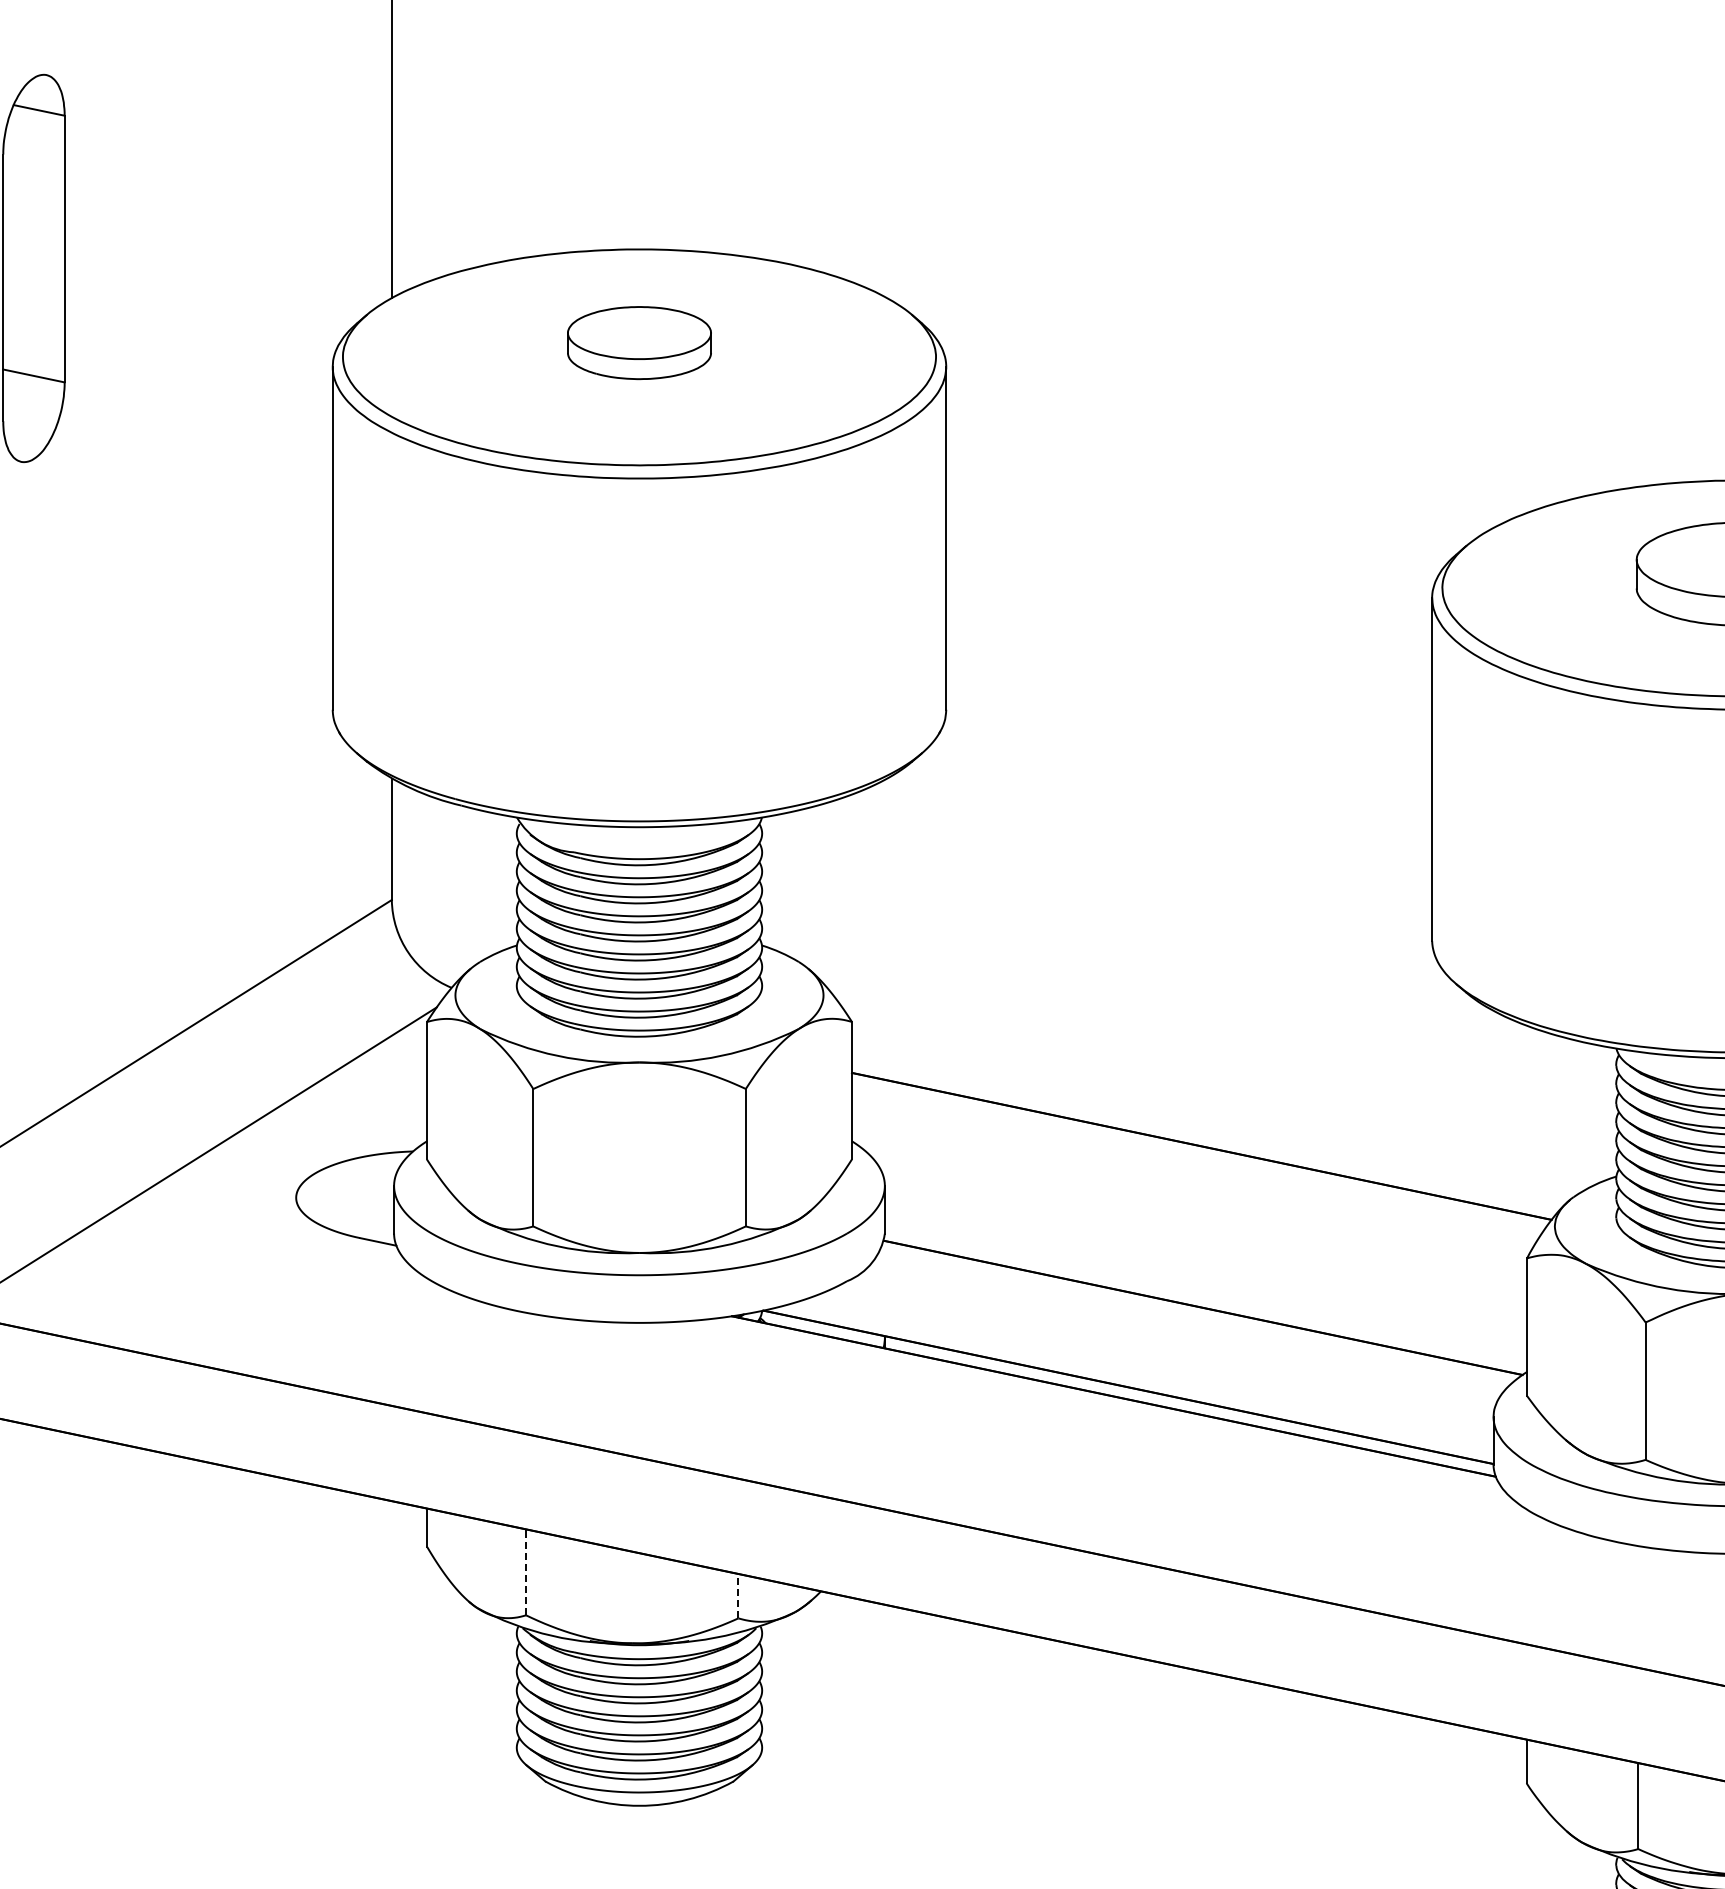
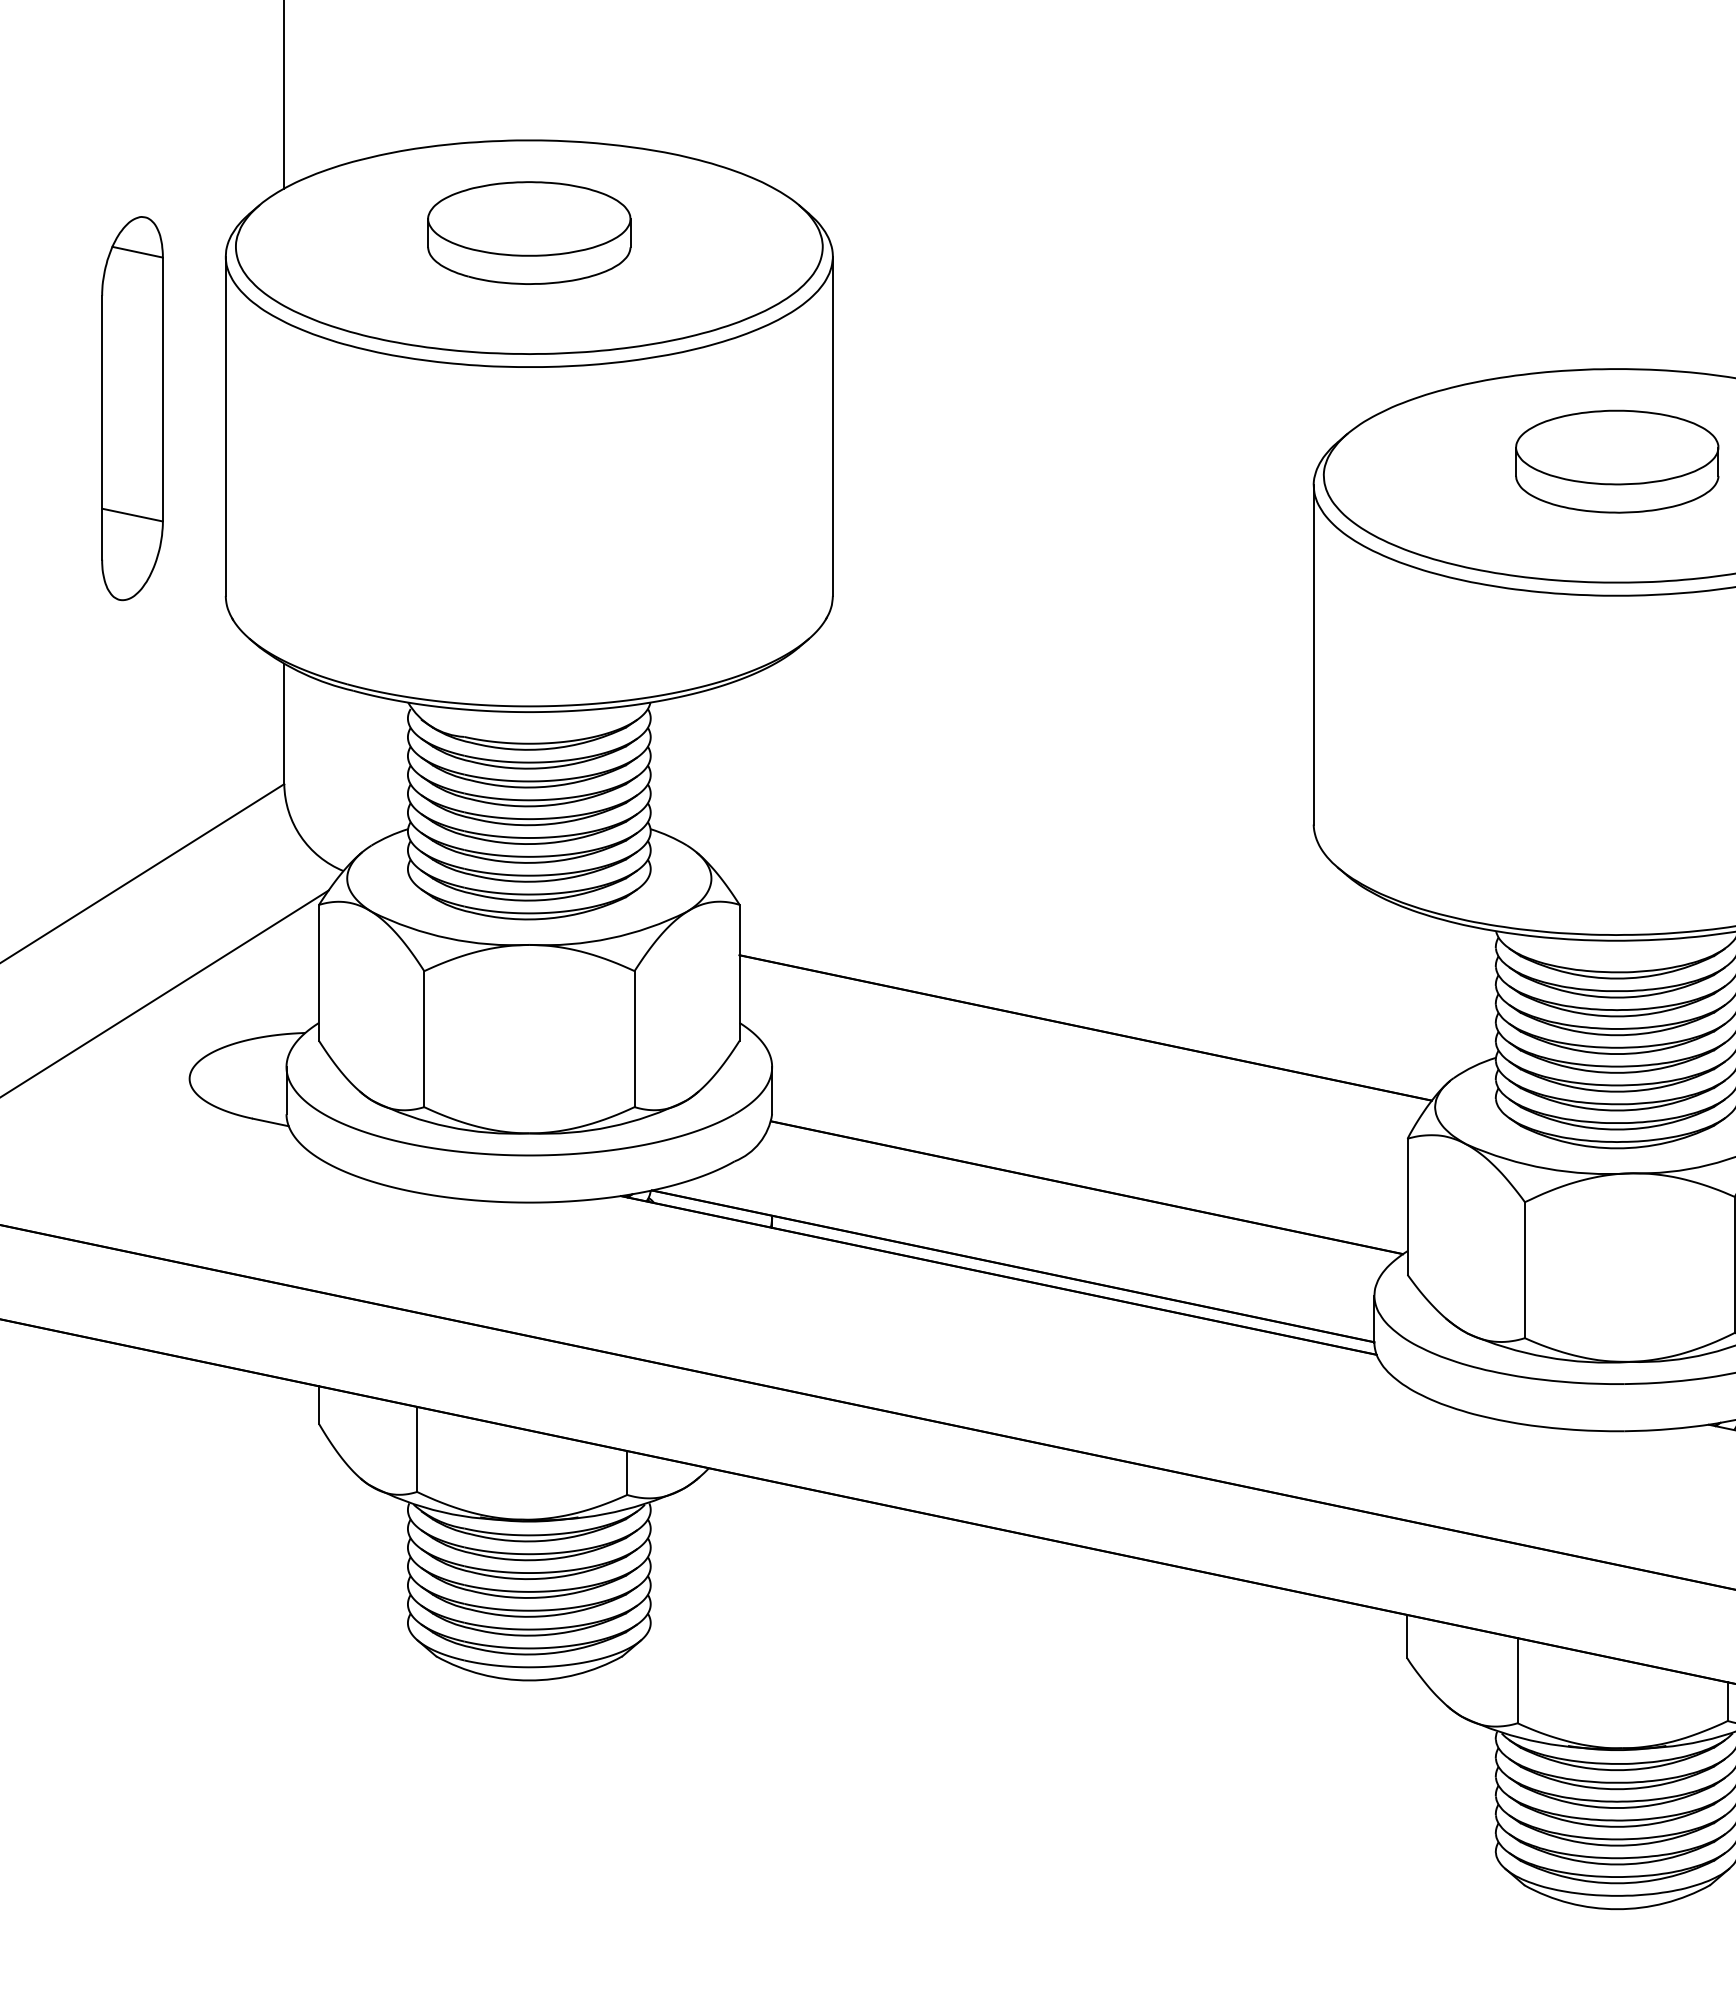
part: (639, 342) -> (529, 232), size x1.43
part: (238, 520) -> (132, 408), added
line: (526, 1572) -> (417, 1449), dashed -> solid
line: (738, 1596) -> (627, 1473), dashed -> solid

